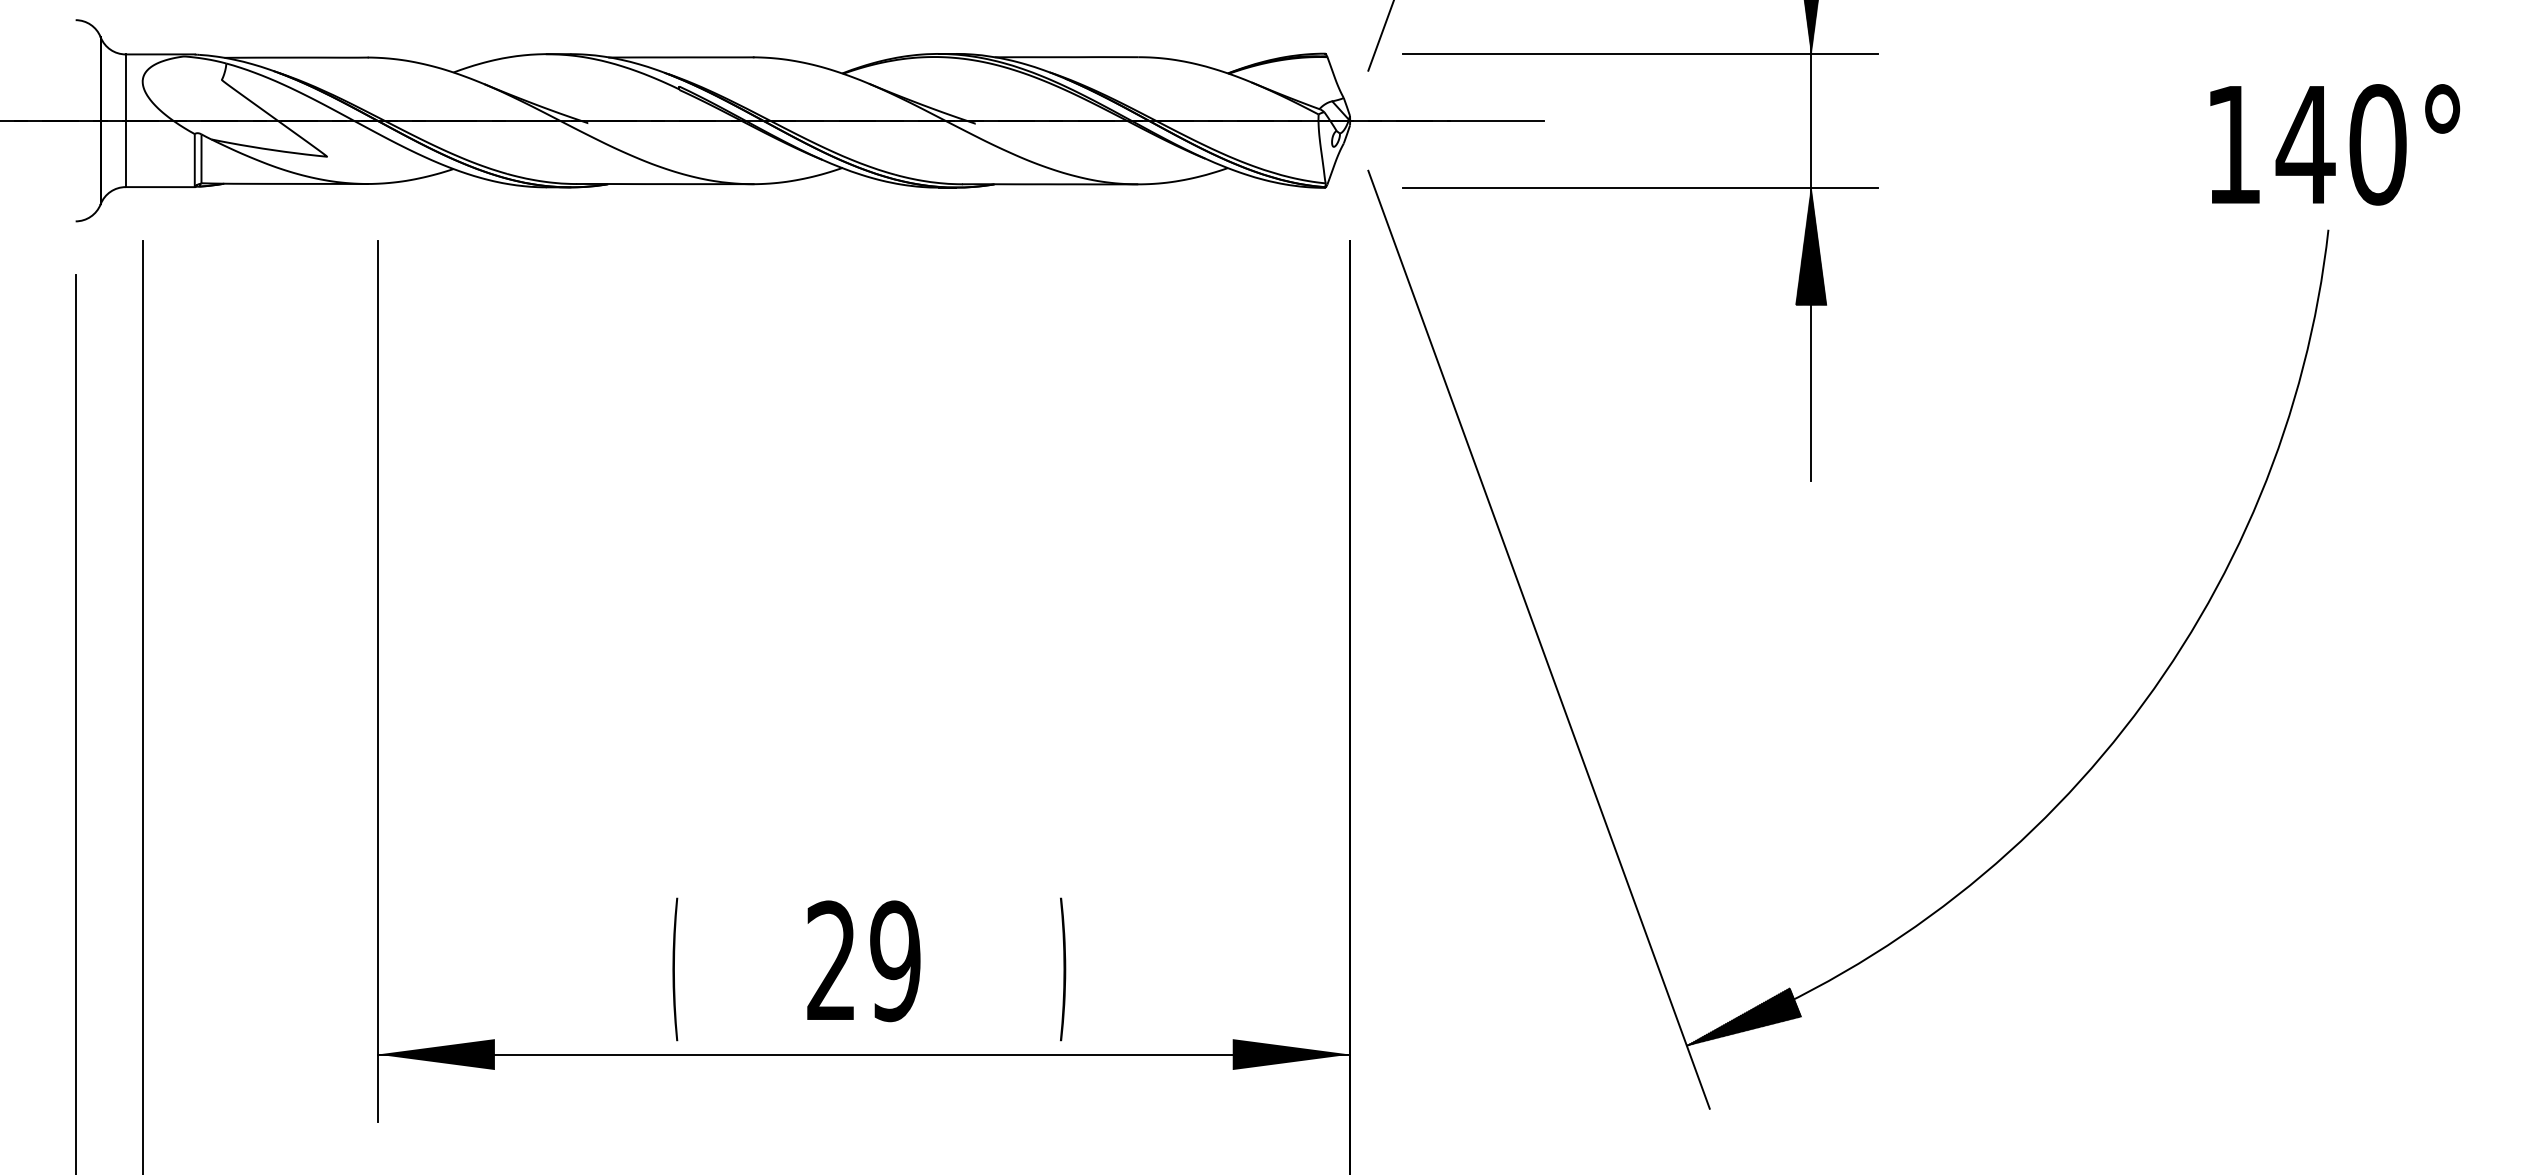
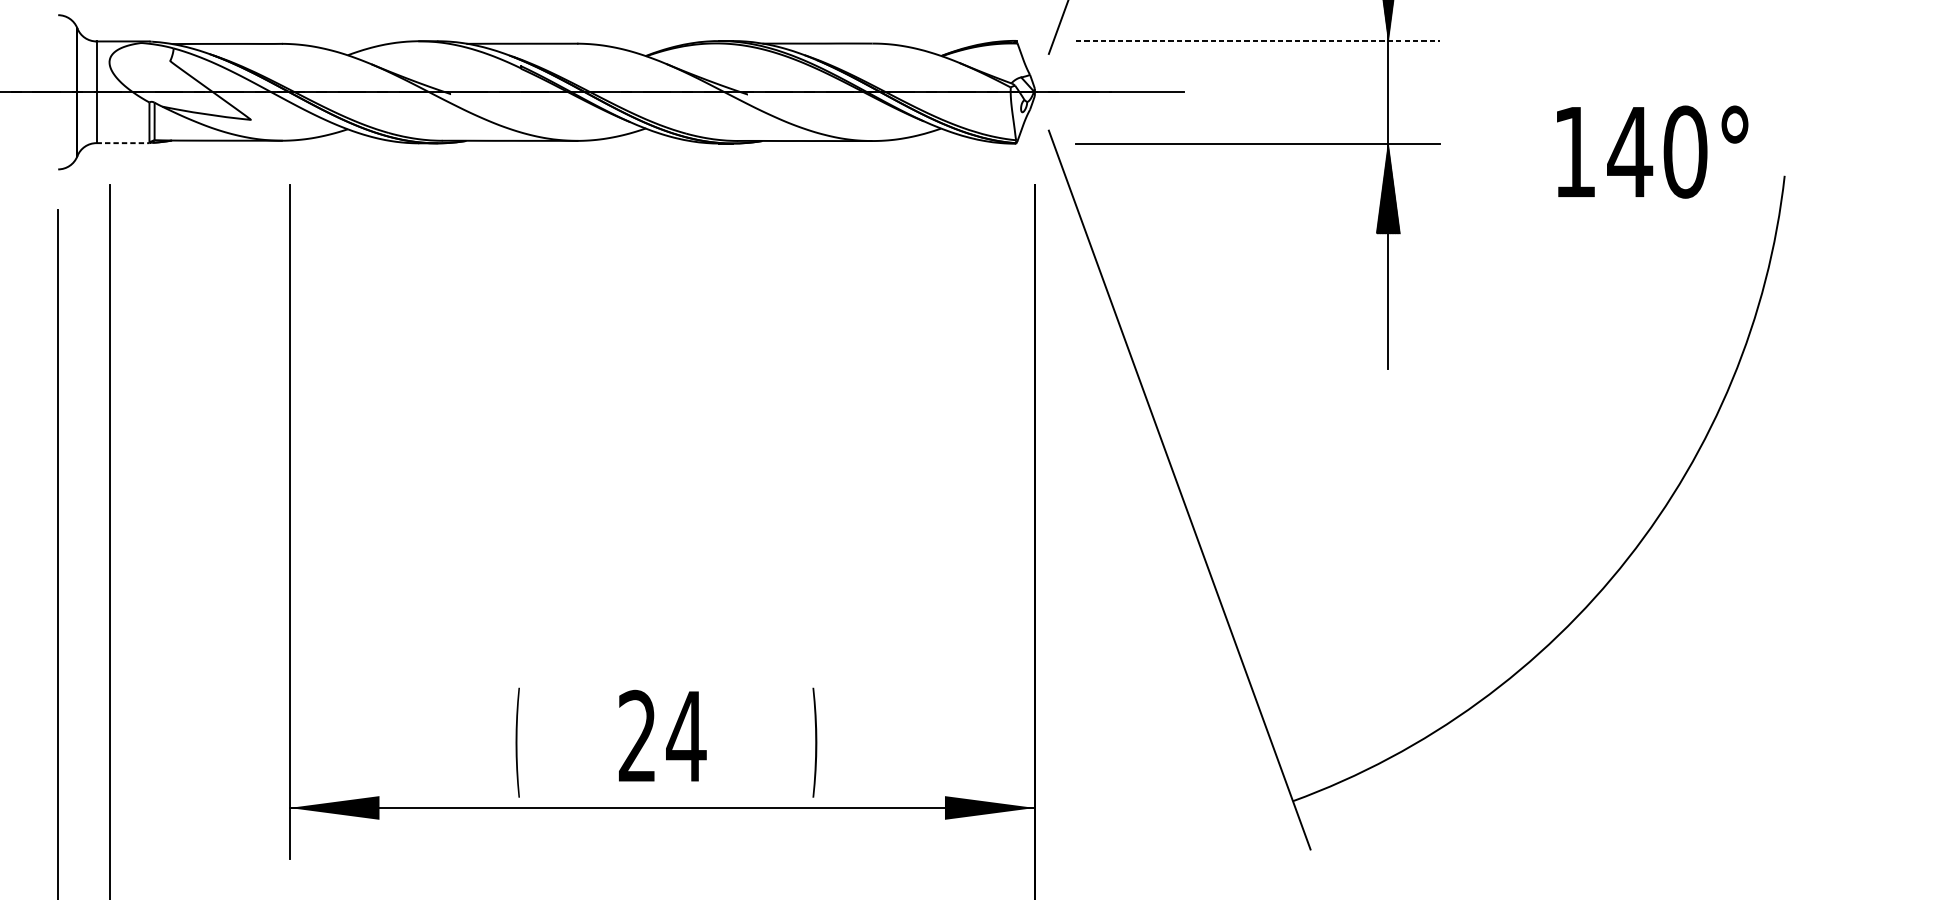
line: (1640, 53) -> (1257, 40), solid -> dashed
text: (2335, 144) -> (1652, 151), moved
line: (160, 187) -> (123, 143), solid -> dashed
text: (894, 961) -> (685, 736), 29 -> 24
hatch: (1744, 1016) -> (1337, 778), removed

